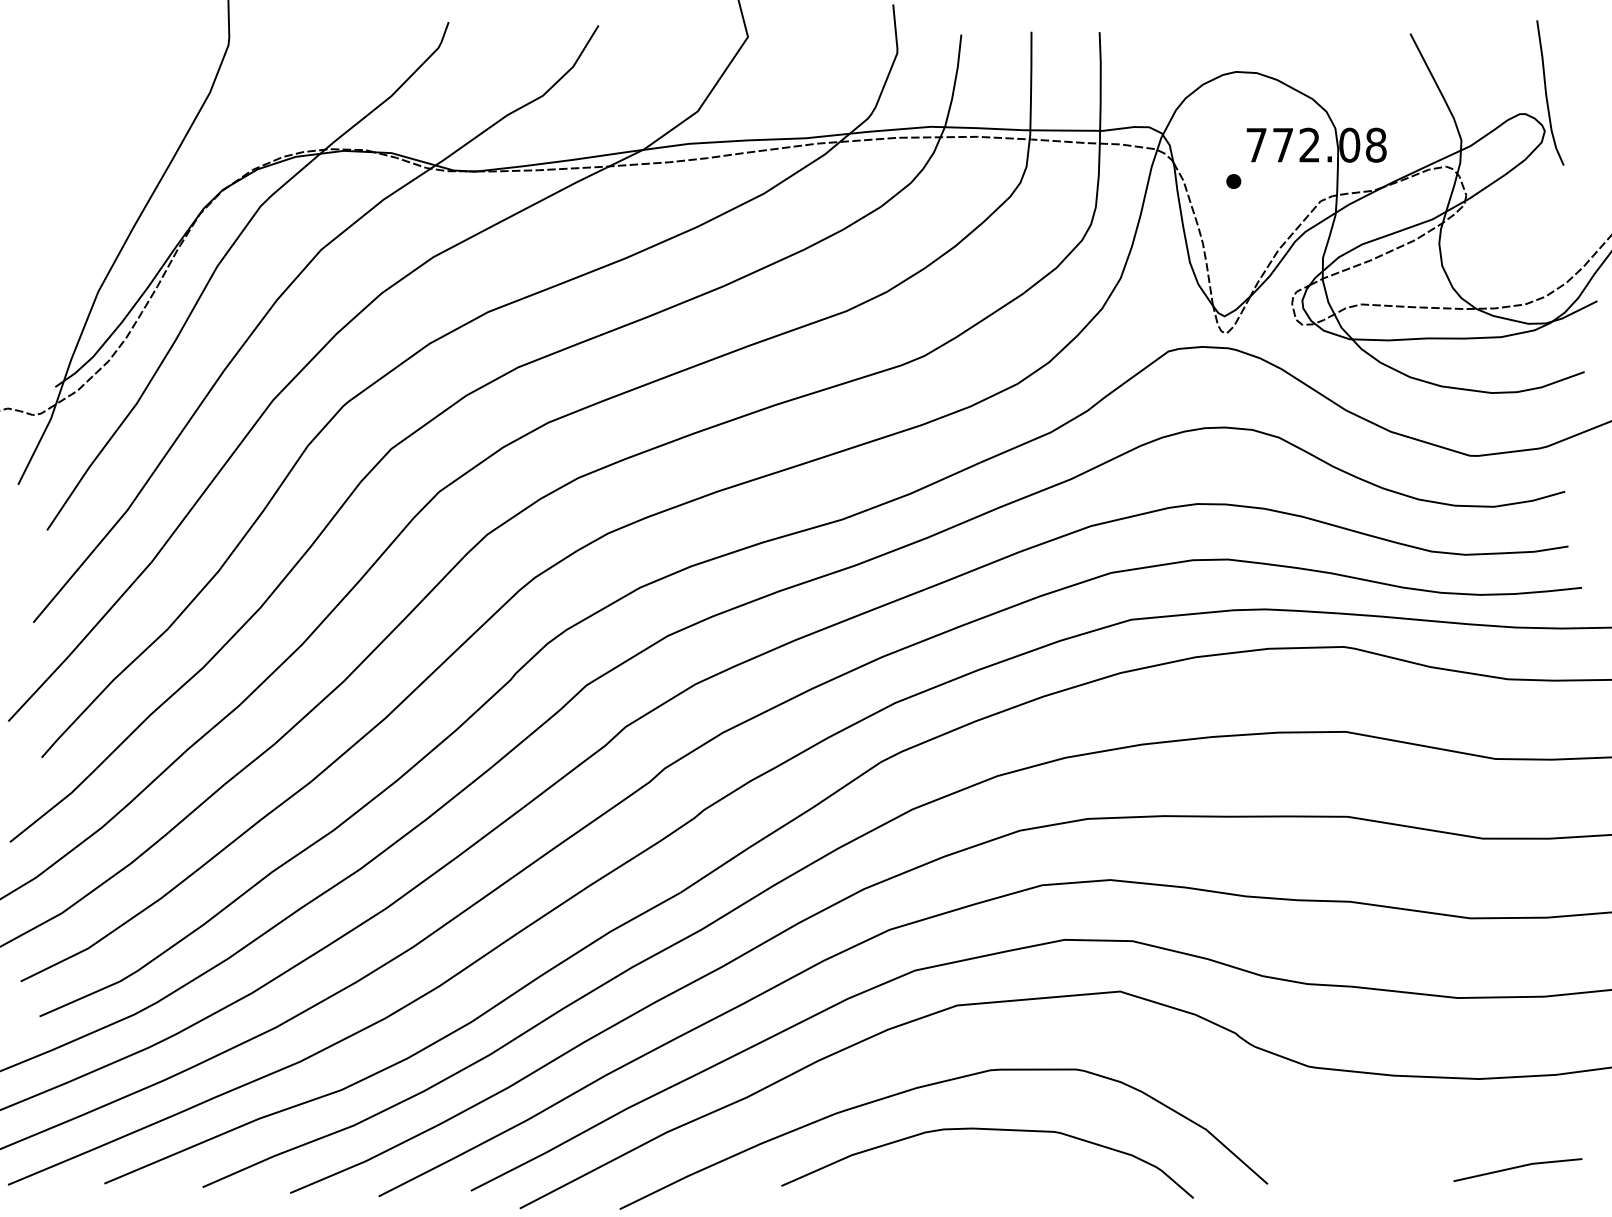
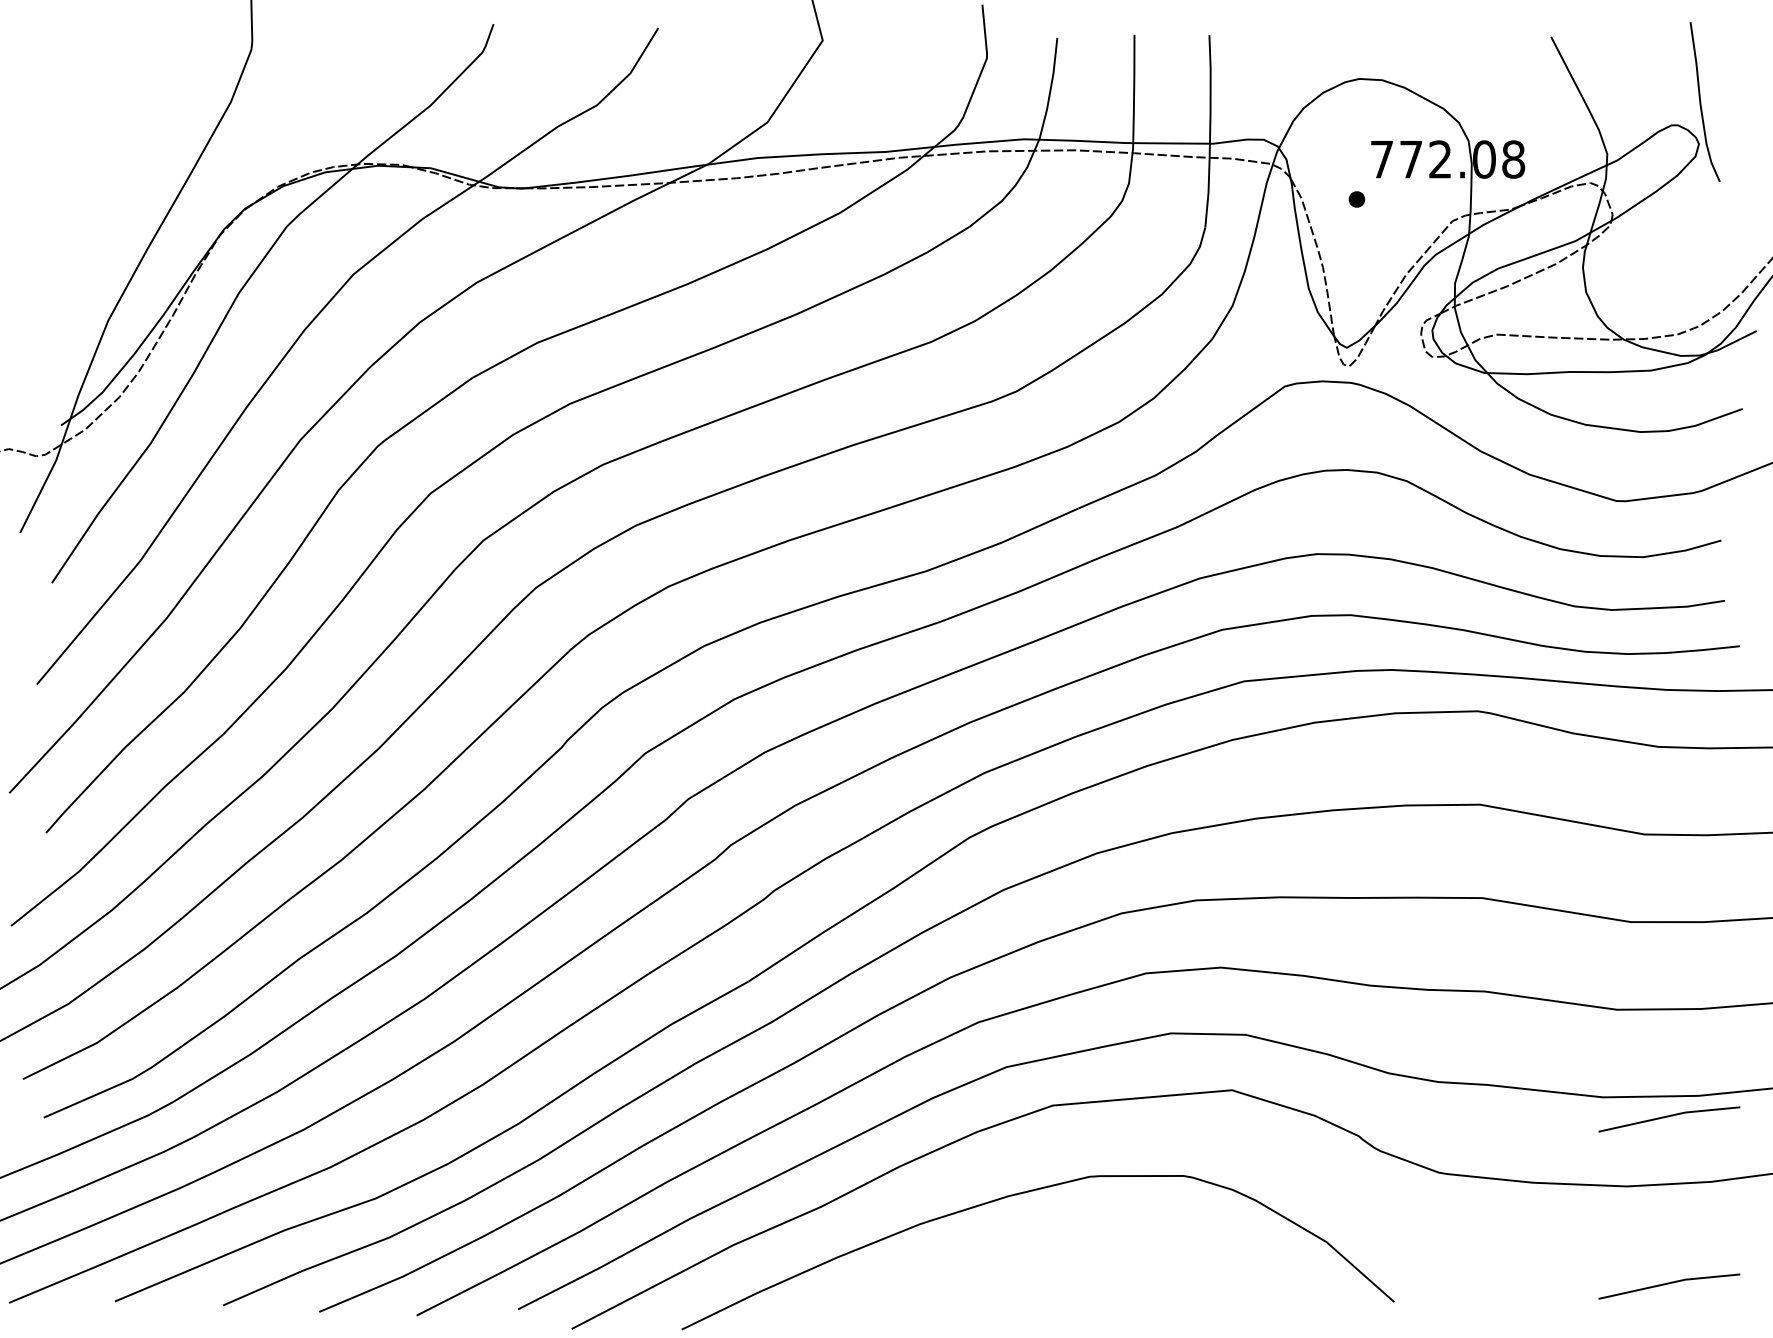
line: (1517, 1016) -> (1668, 1117), added
curve: (988, 1130) -> (1087, 1243), removed

